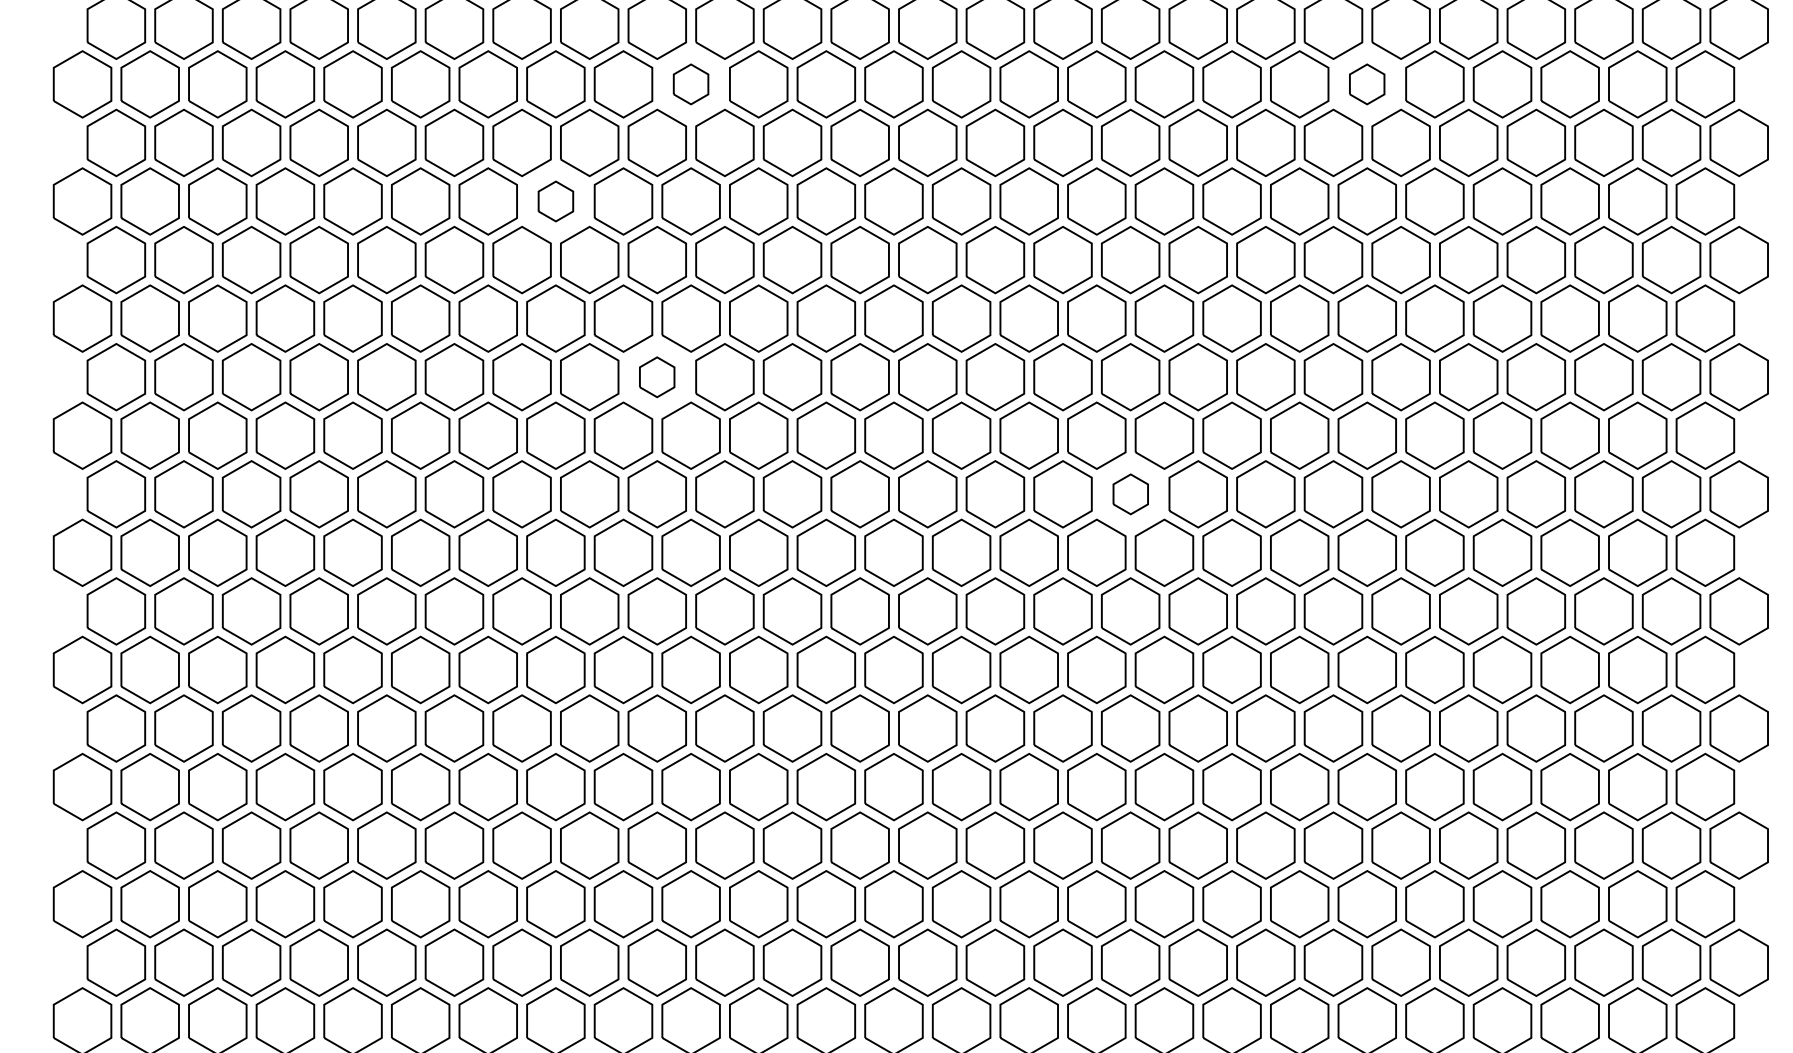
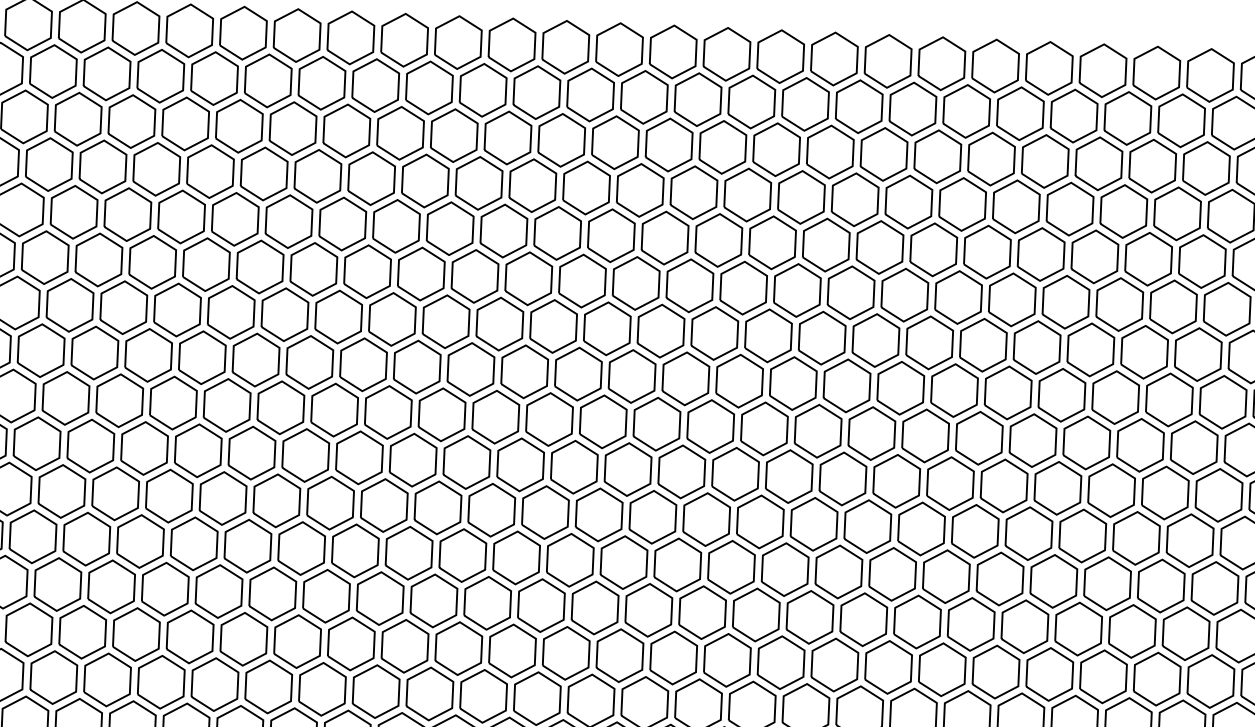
part: (690, 84) -> (482, 90), size x1.67
part: (1366, 84) -> (1019, 113), size x1.67
part: (555, 201) -> (371, 178), size x1.67
part: (656, 377) -> (445, 322), size x1.67
part: (1130, 494) -> (818, 431), size x1.67

